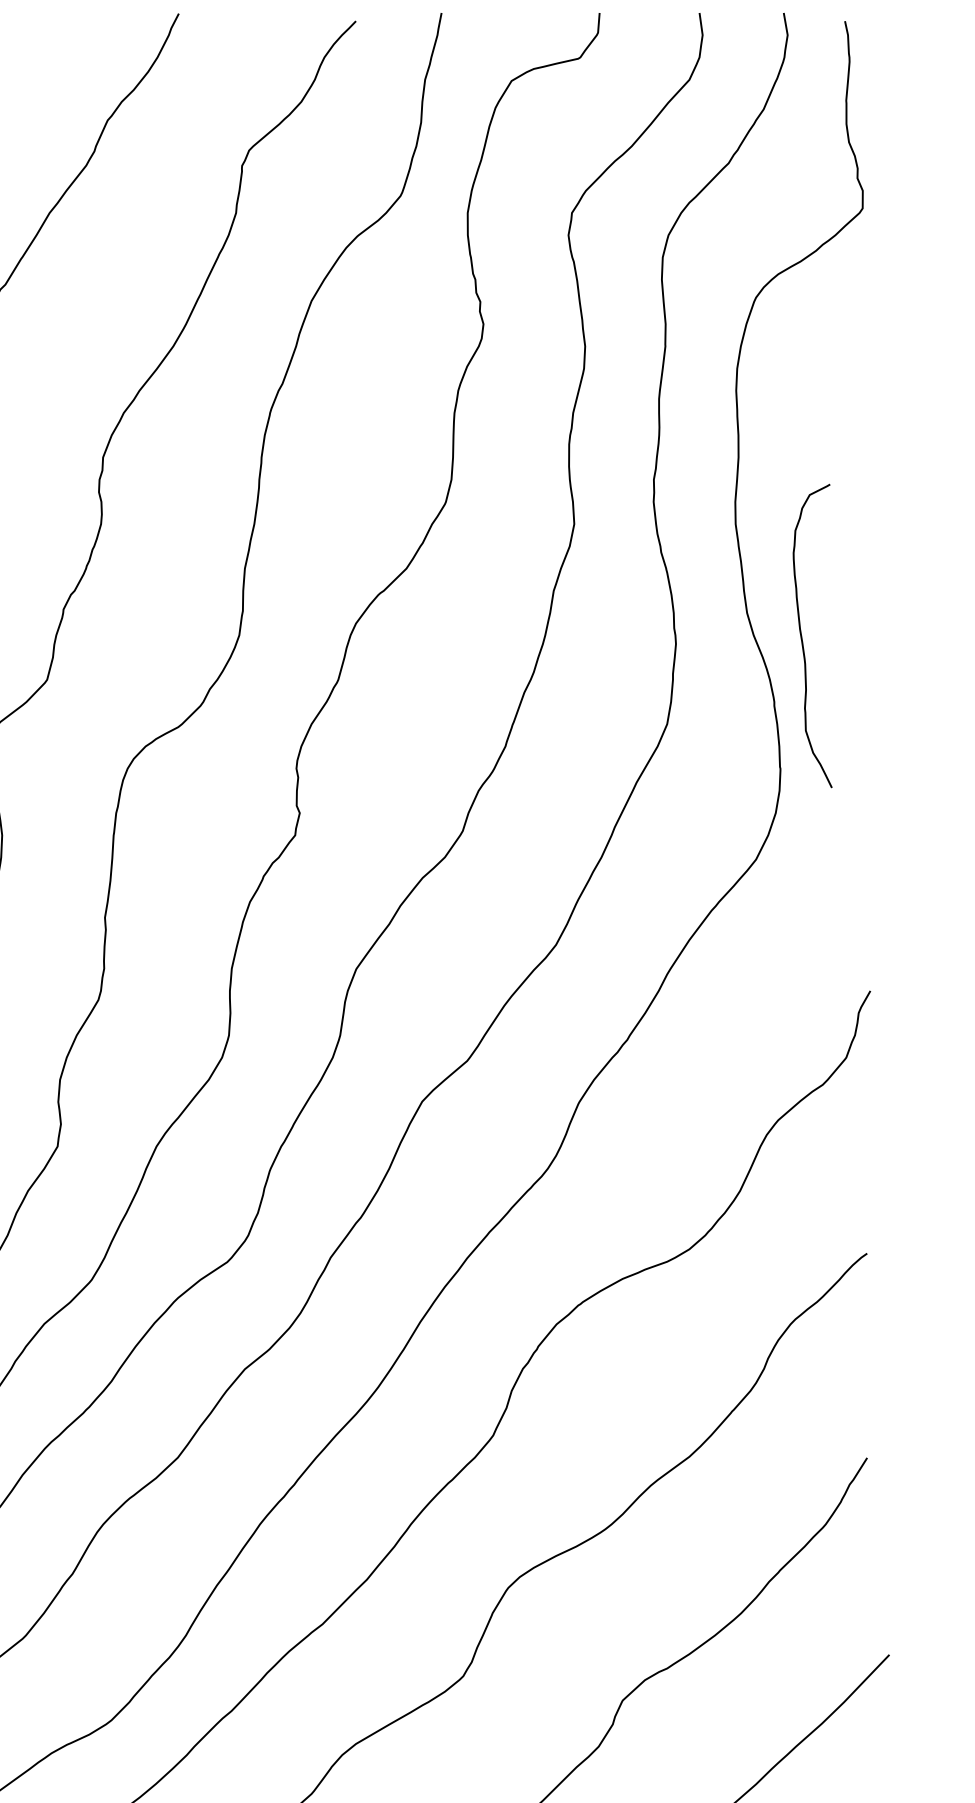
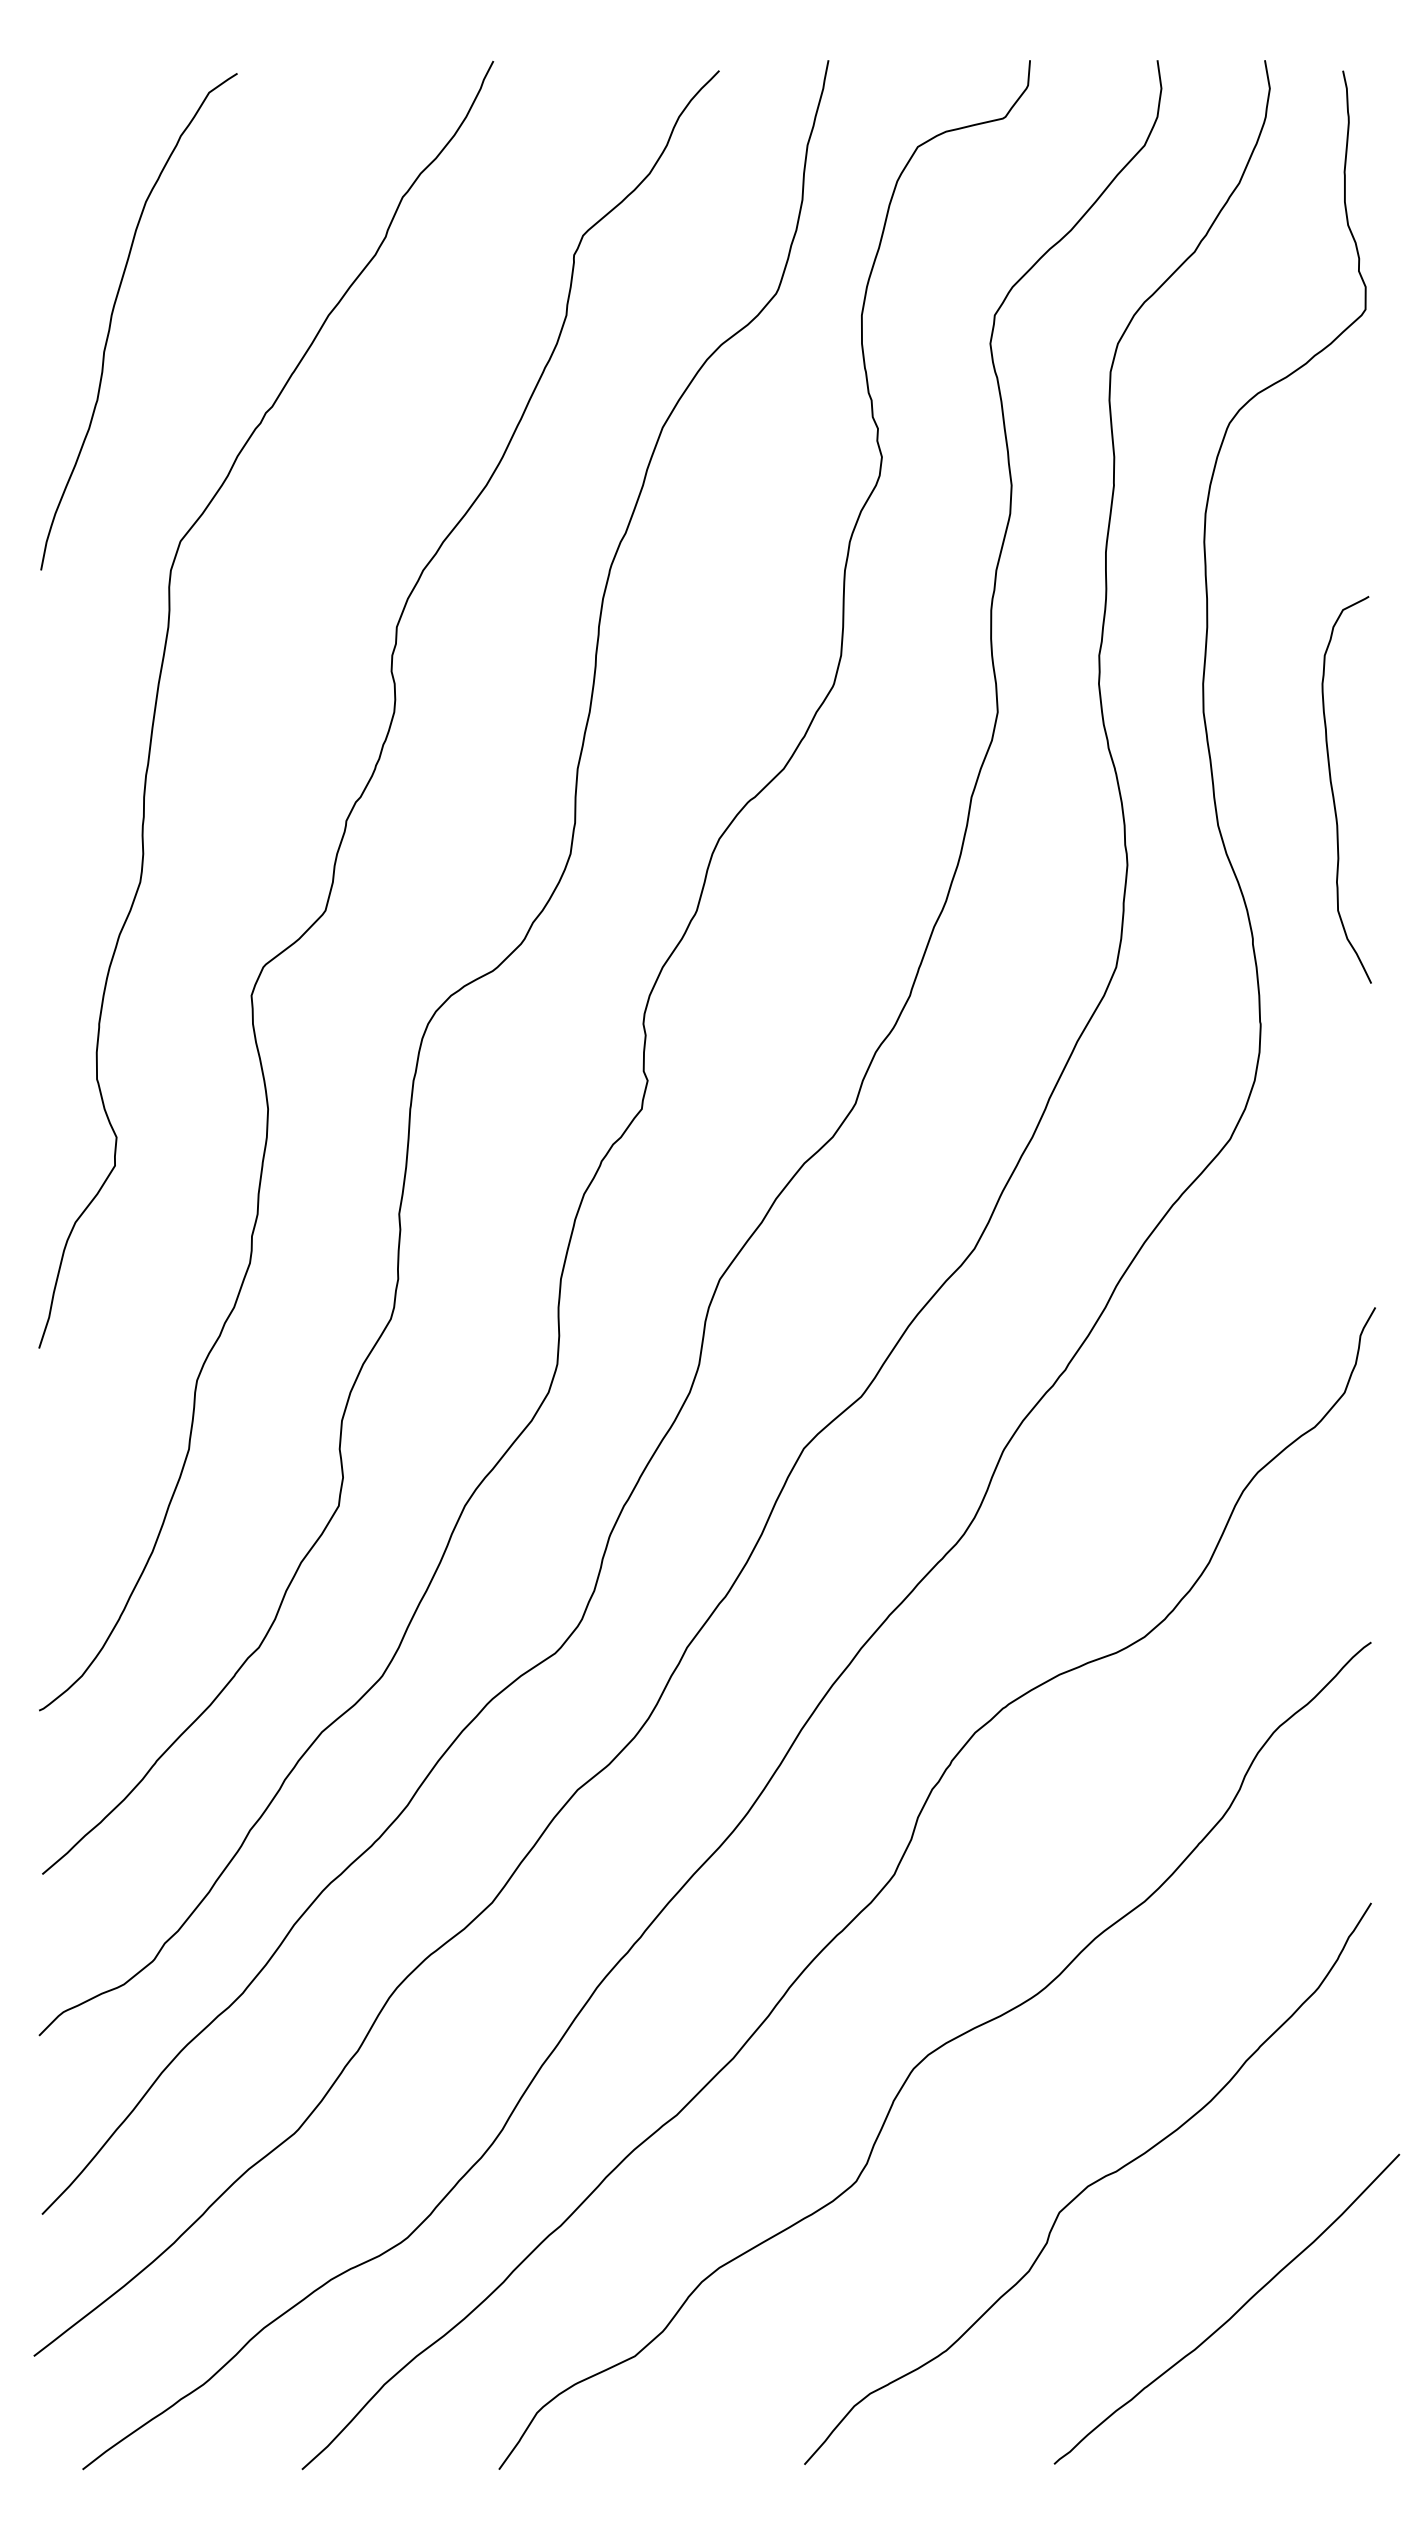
curve: (802, 636) -> (1333, 790), moved

